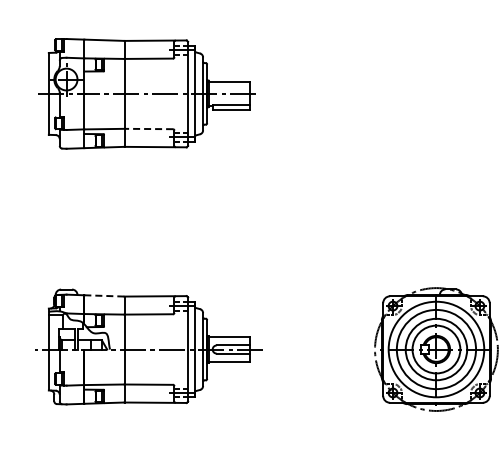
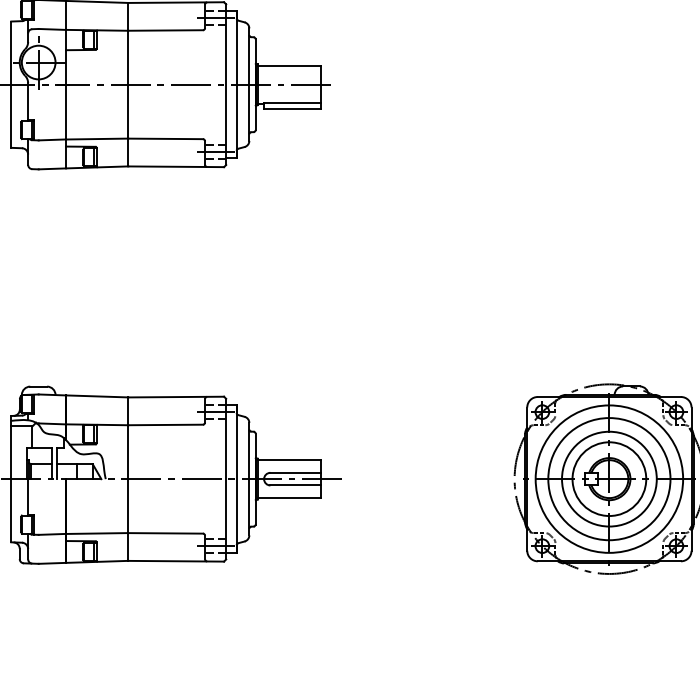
line: (148, 129) -> (165, 139), dashed -> solid
line: (104, 295) -> (97, 395), dashed -> solid

